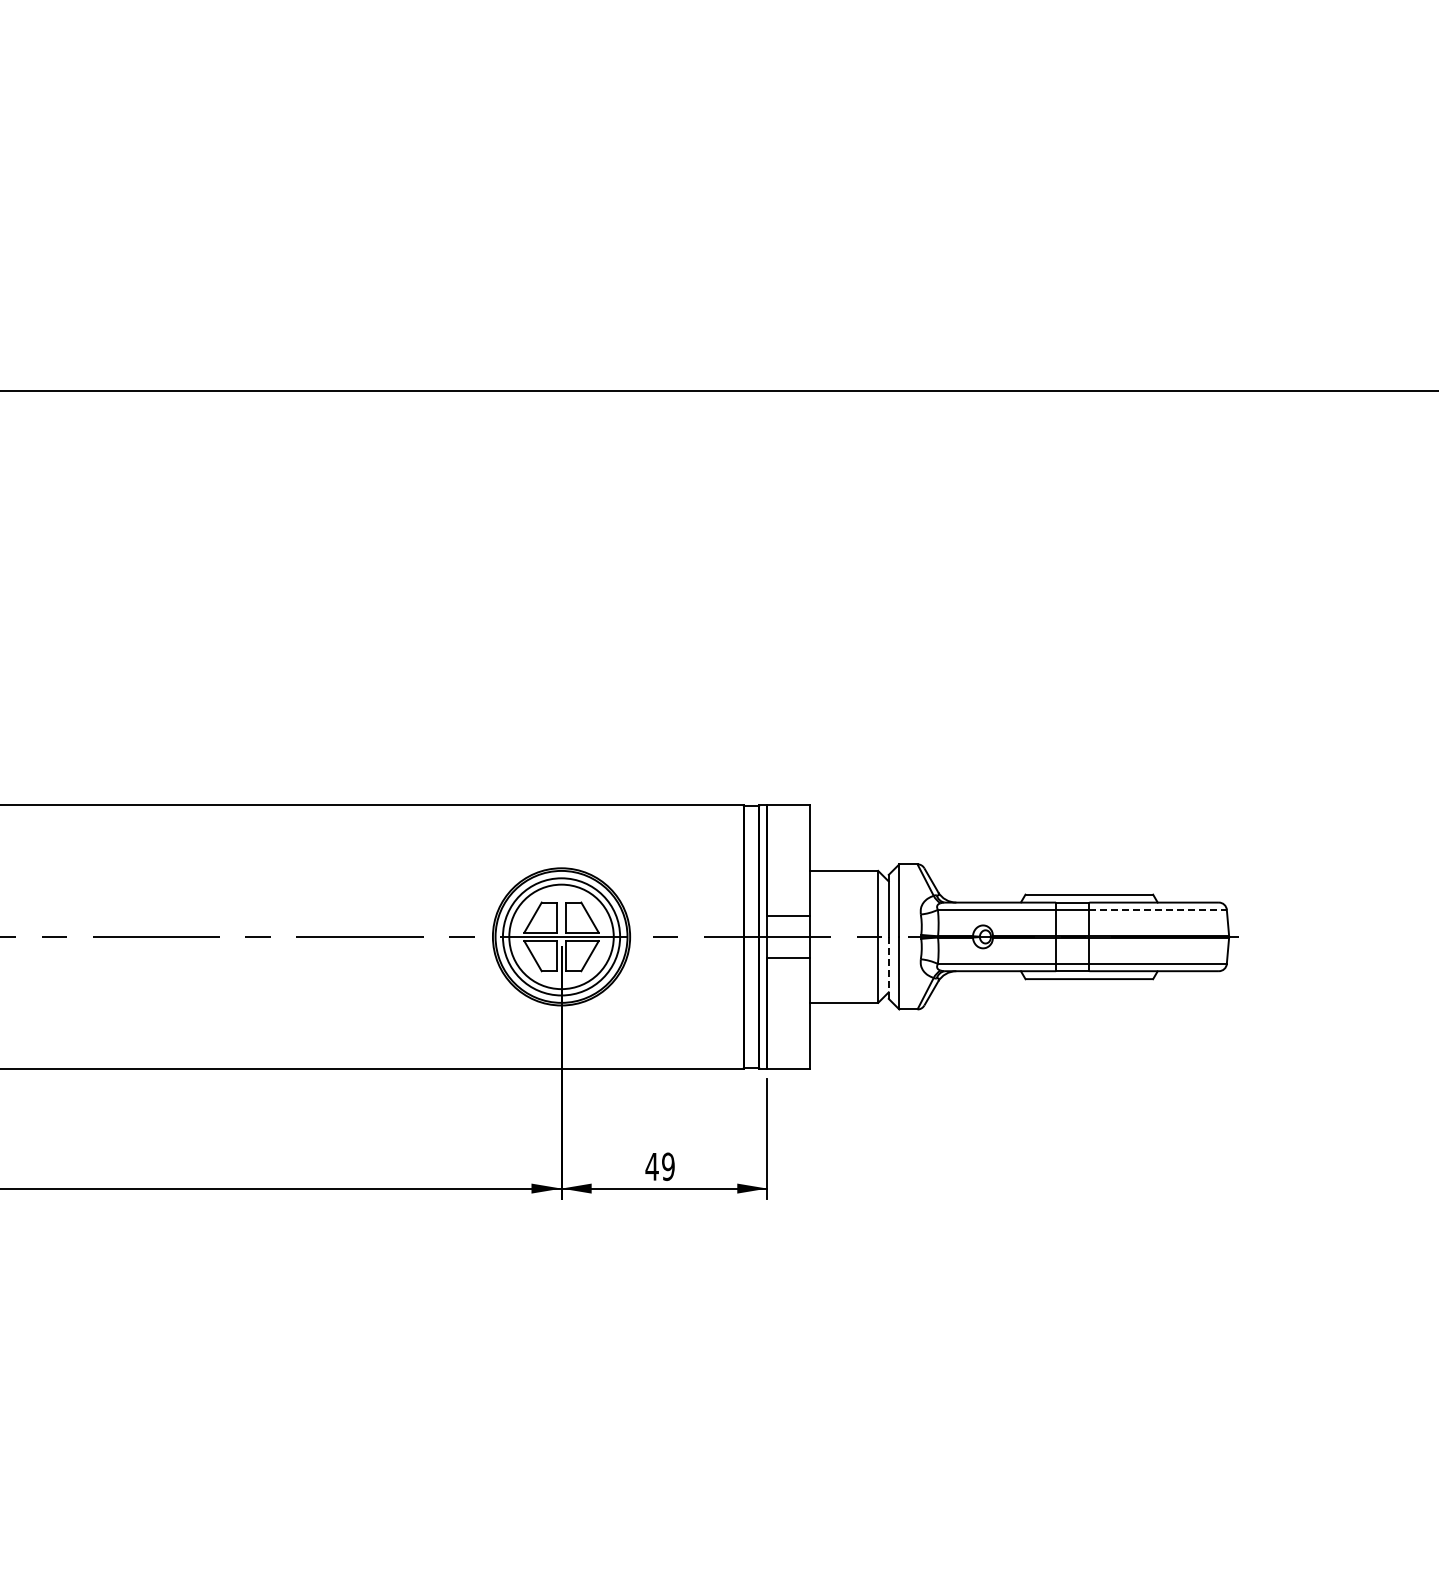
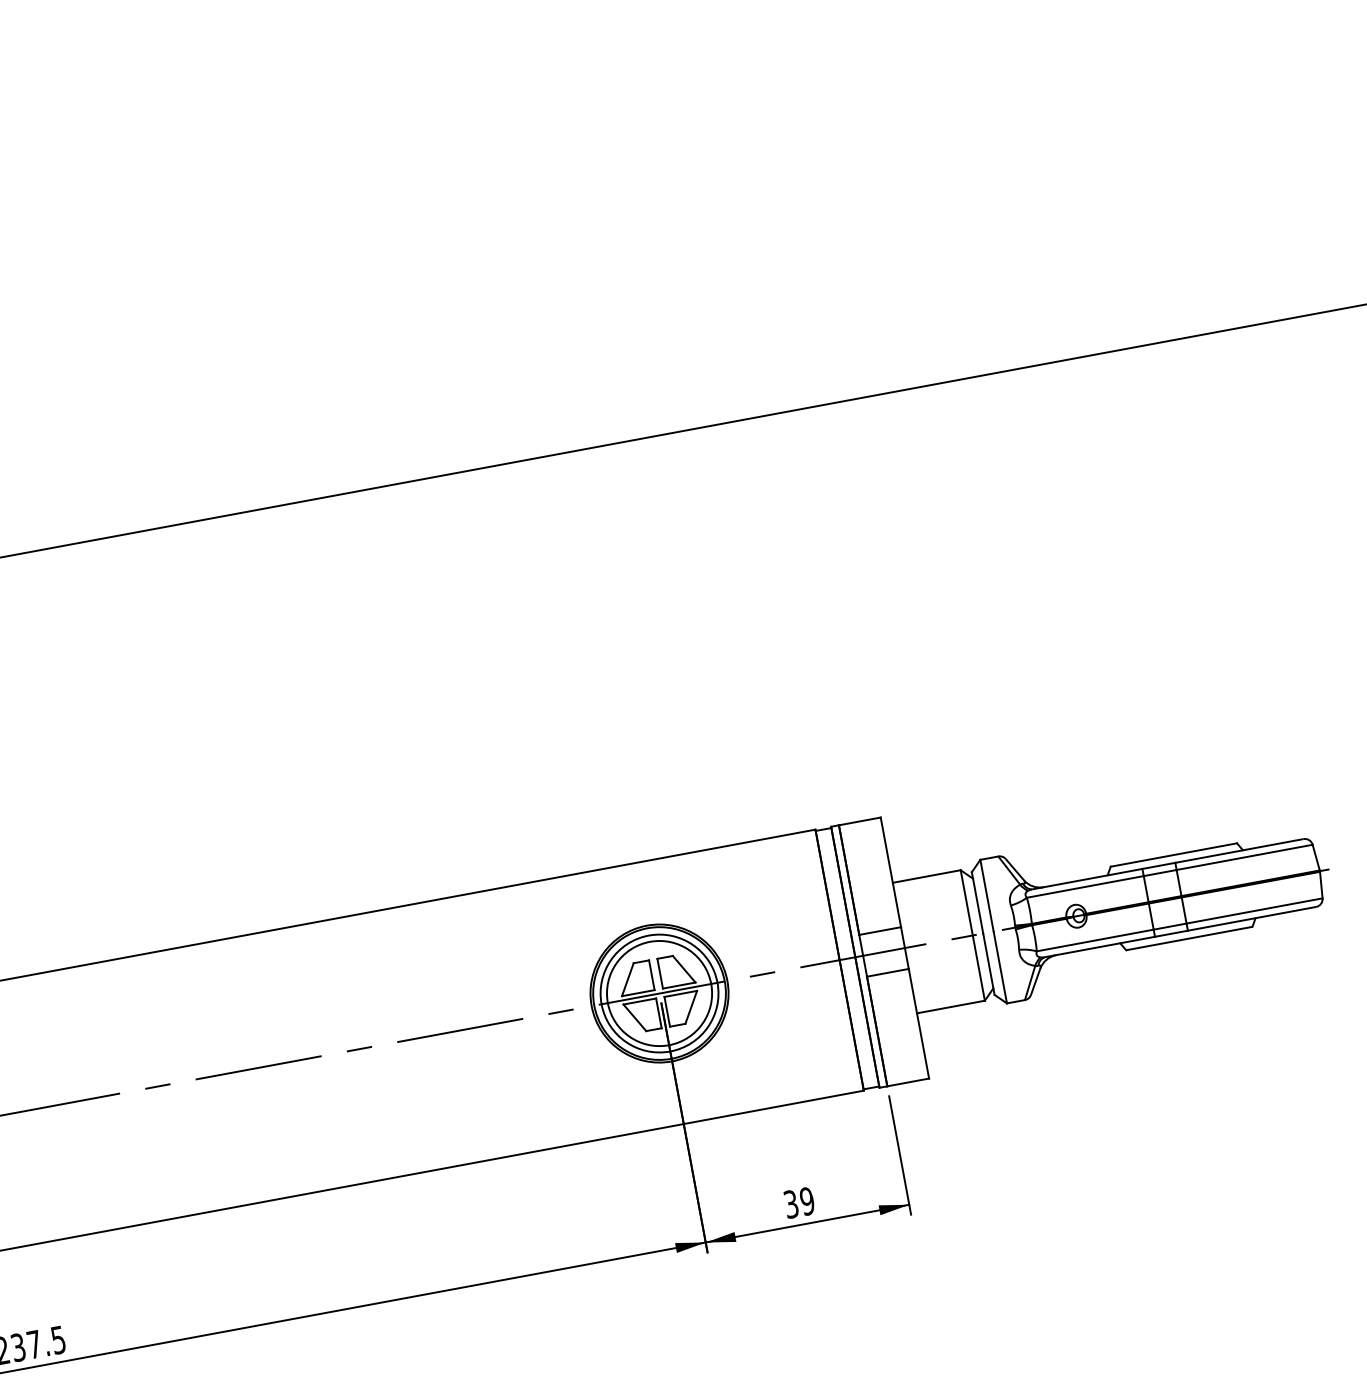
line: (1158, 909) -> (1245, 857), dashed -> solid
line: (888, 968) -> (988, 964), dashed -> solid
text: (651, 1166) -> (790, 1204), 49 -> 39

